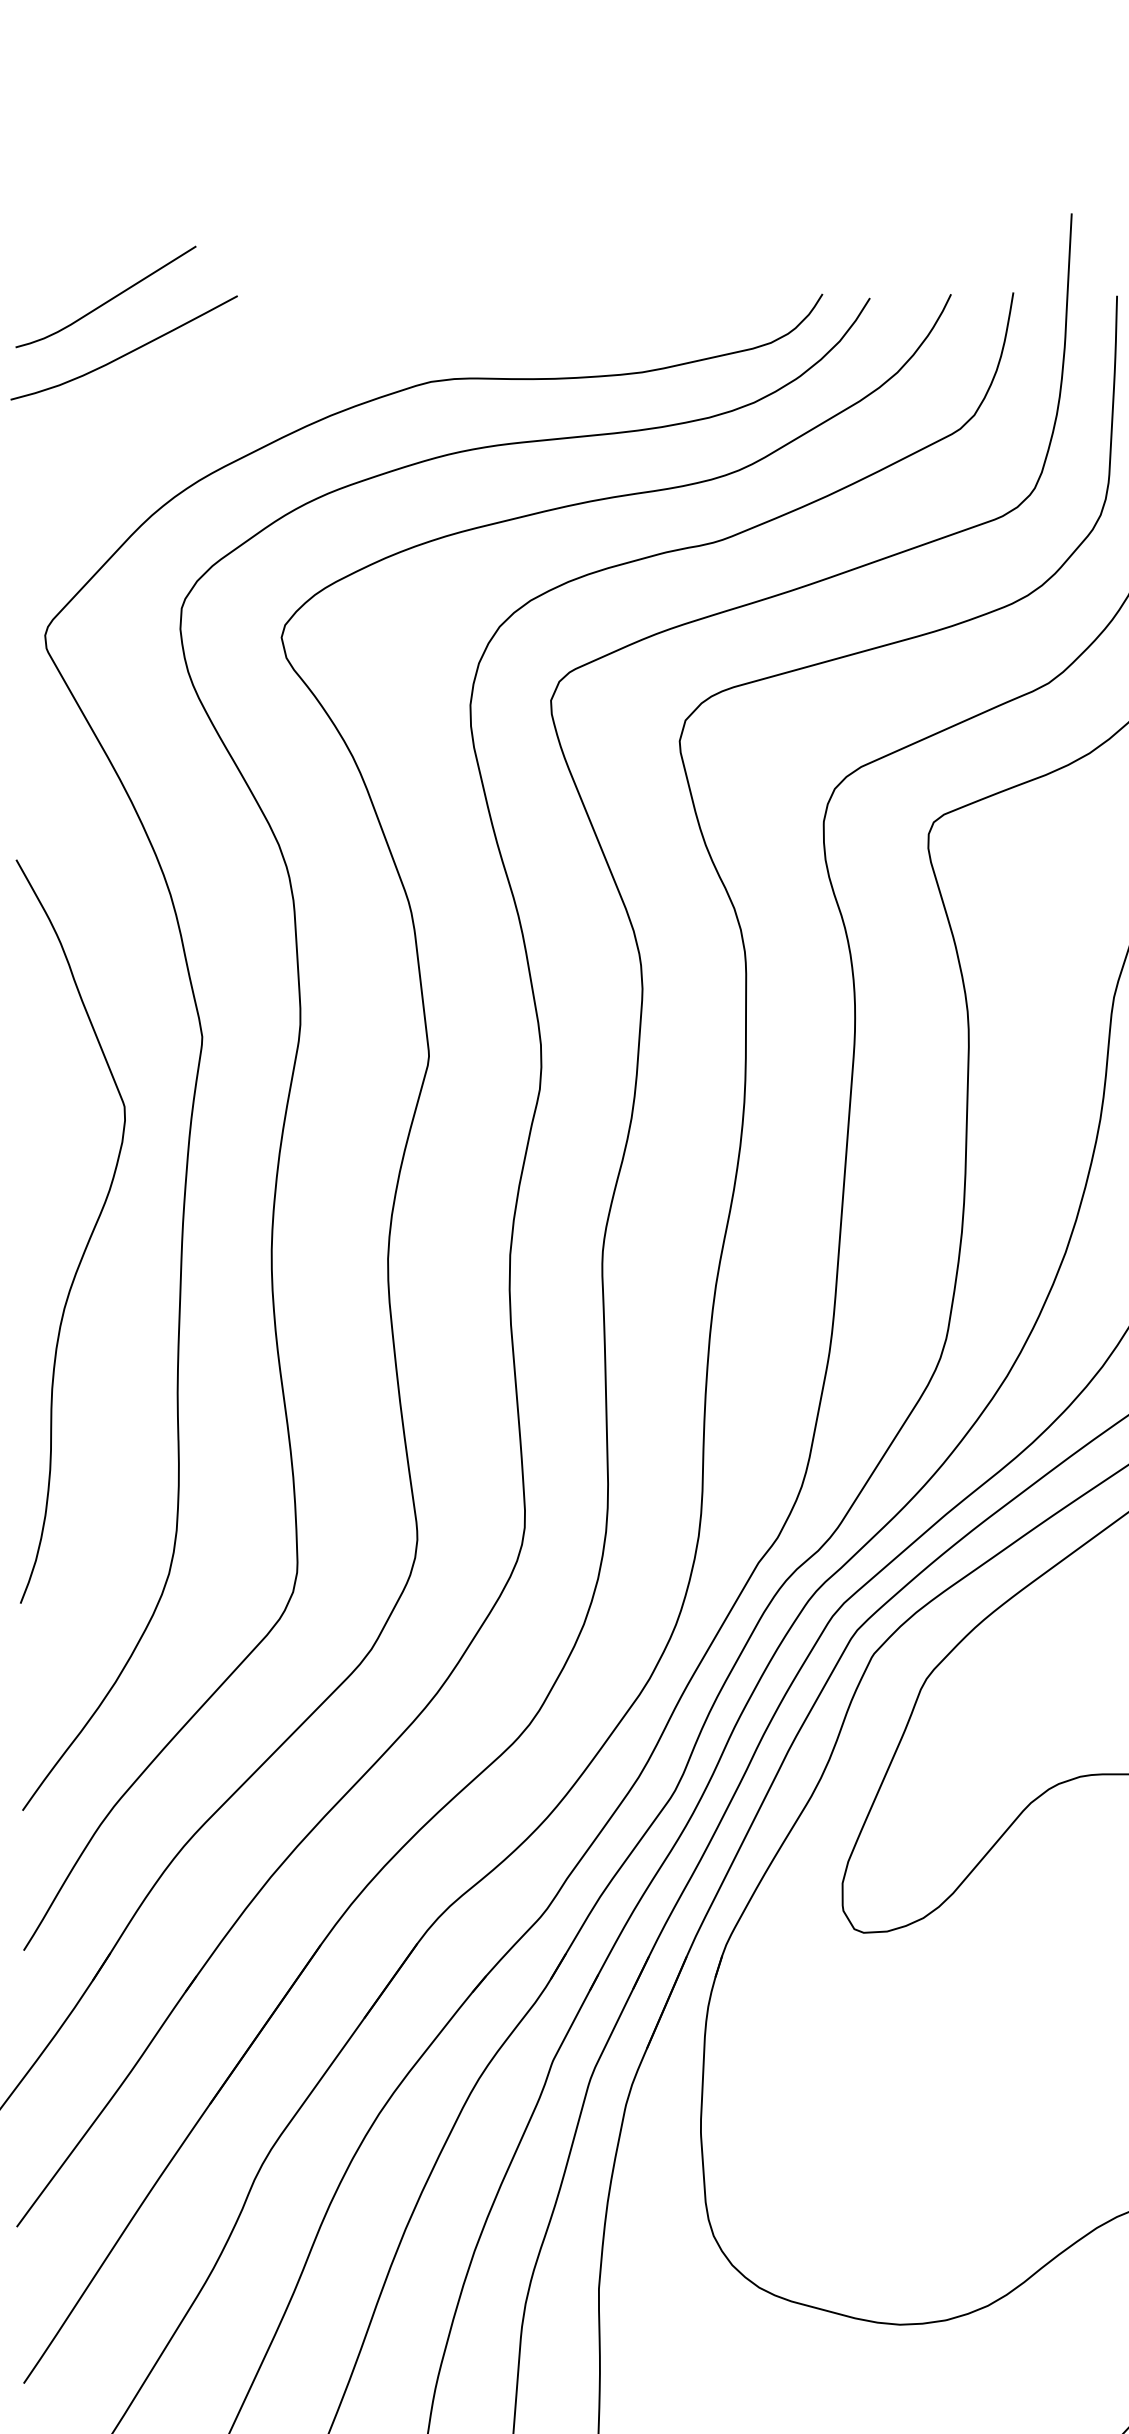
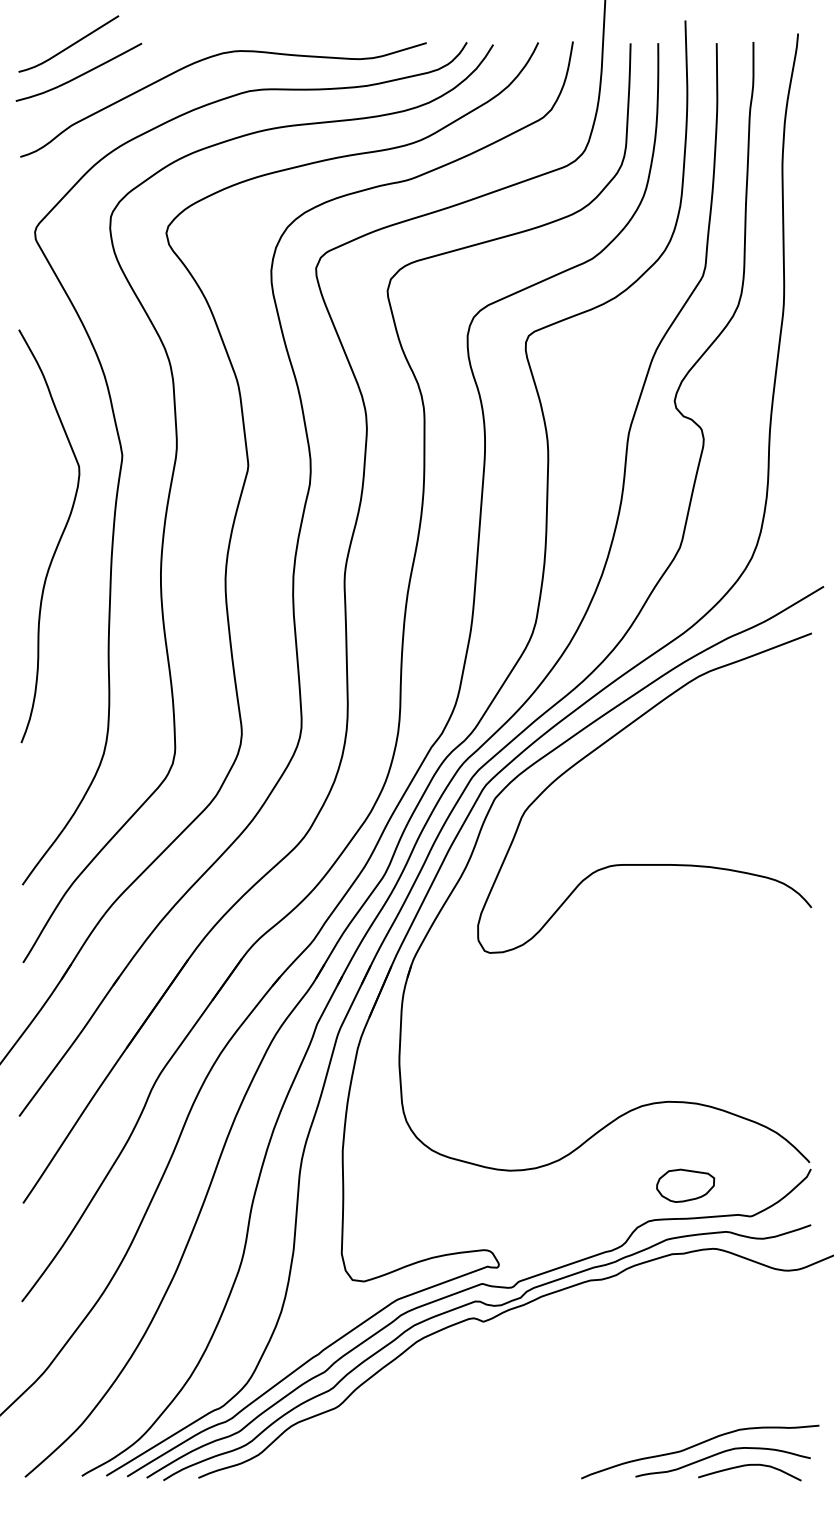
curve: (355, 324) -> (207, 59), added
curve: (87, 1239) -> (58, 540), moved

